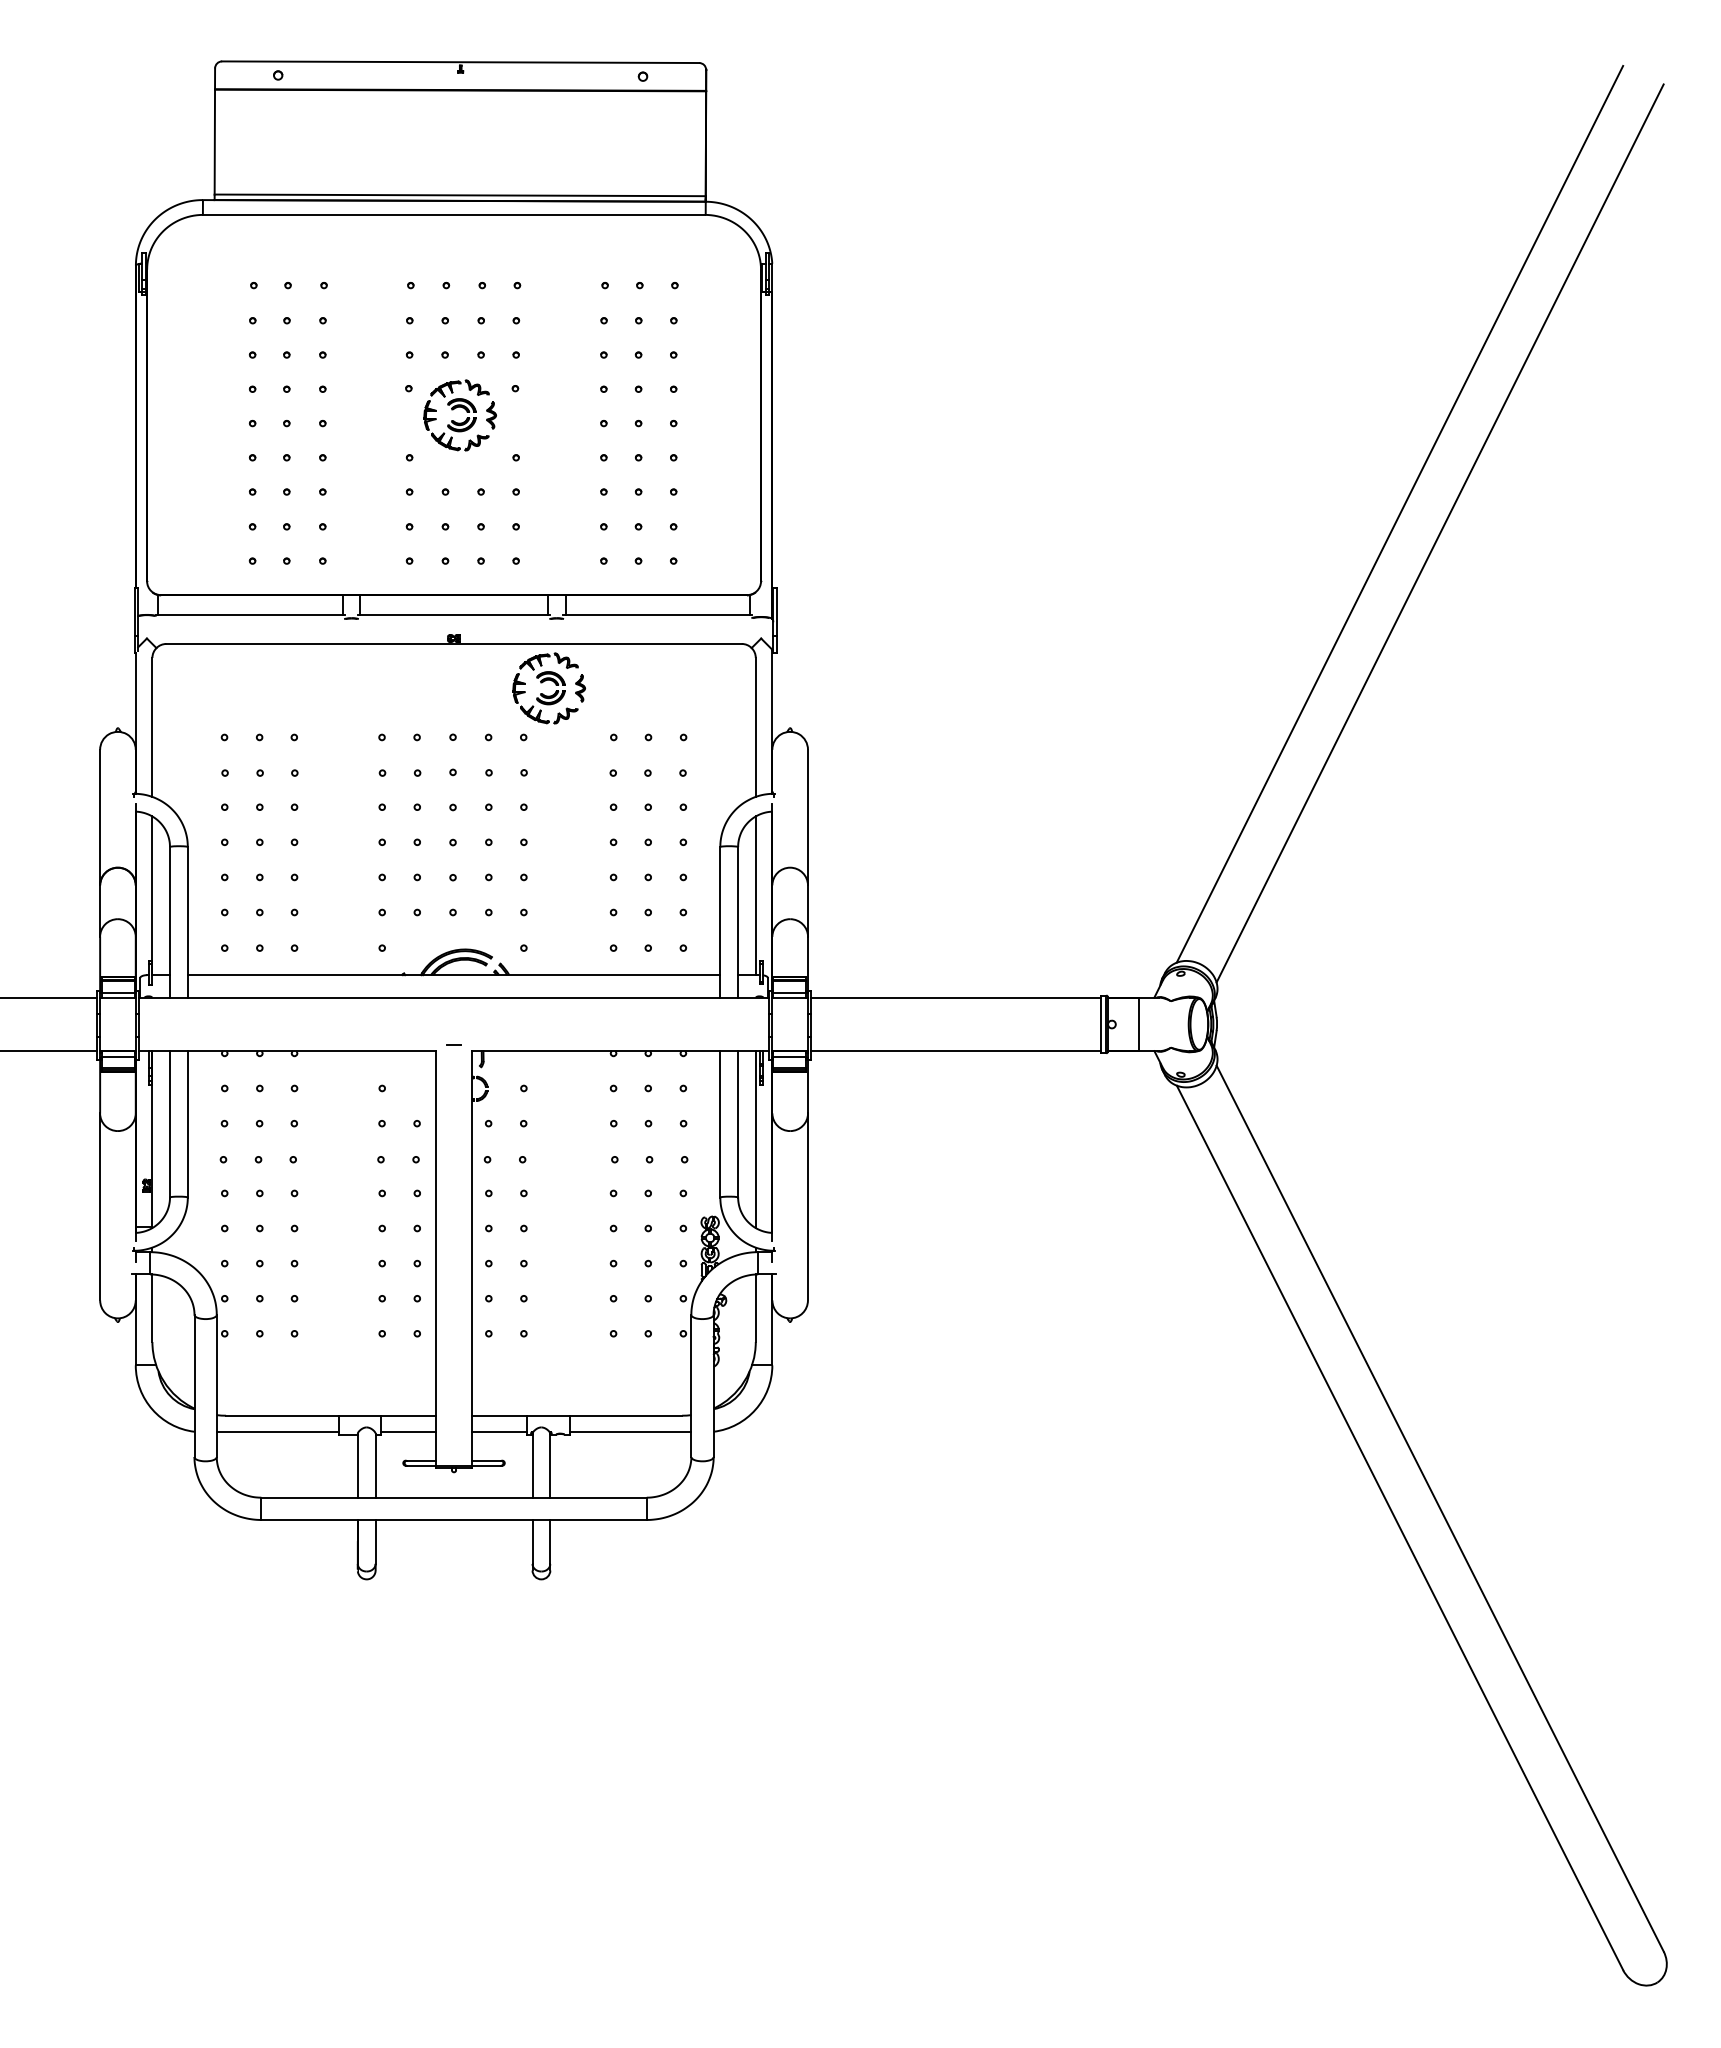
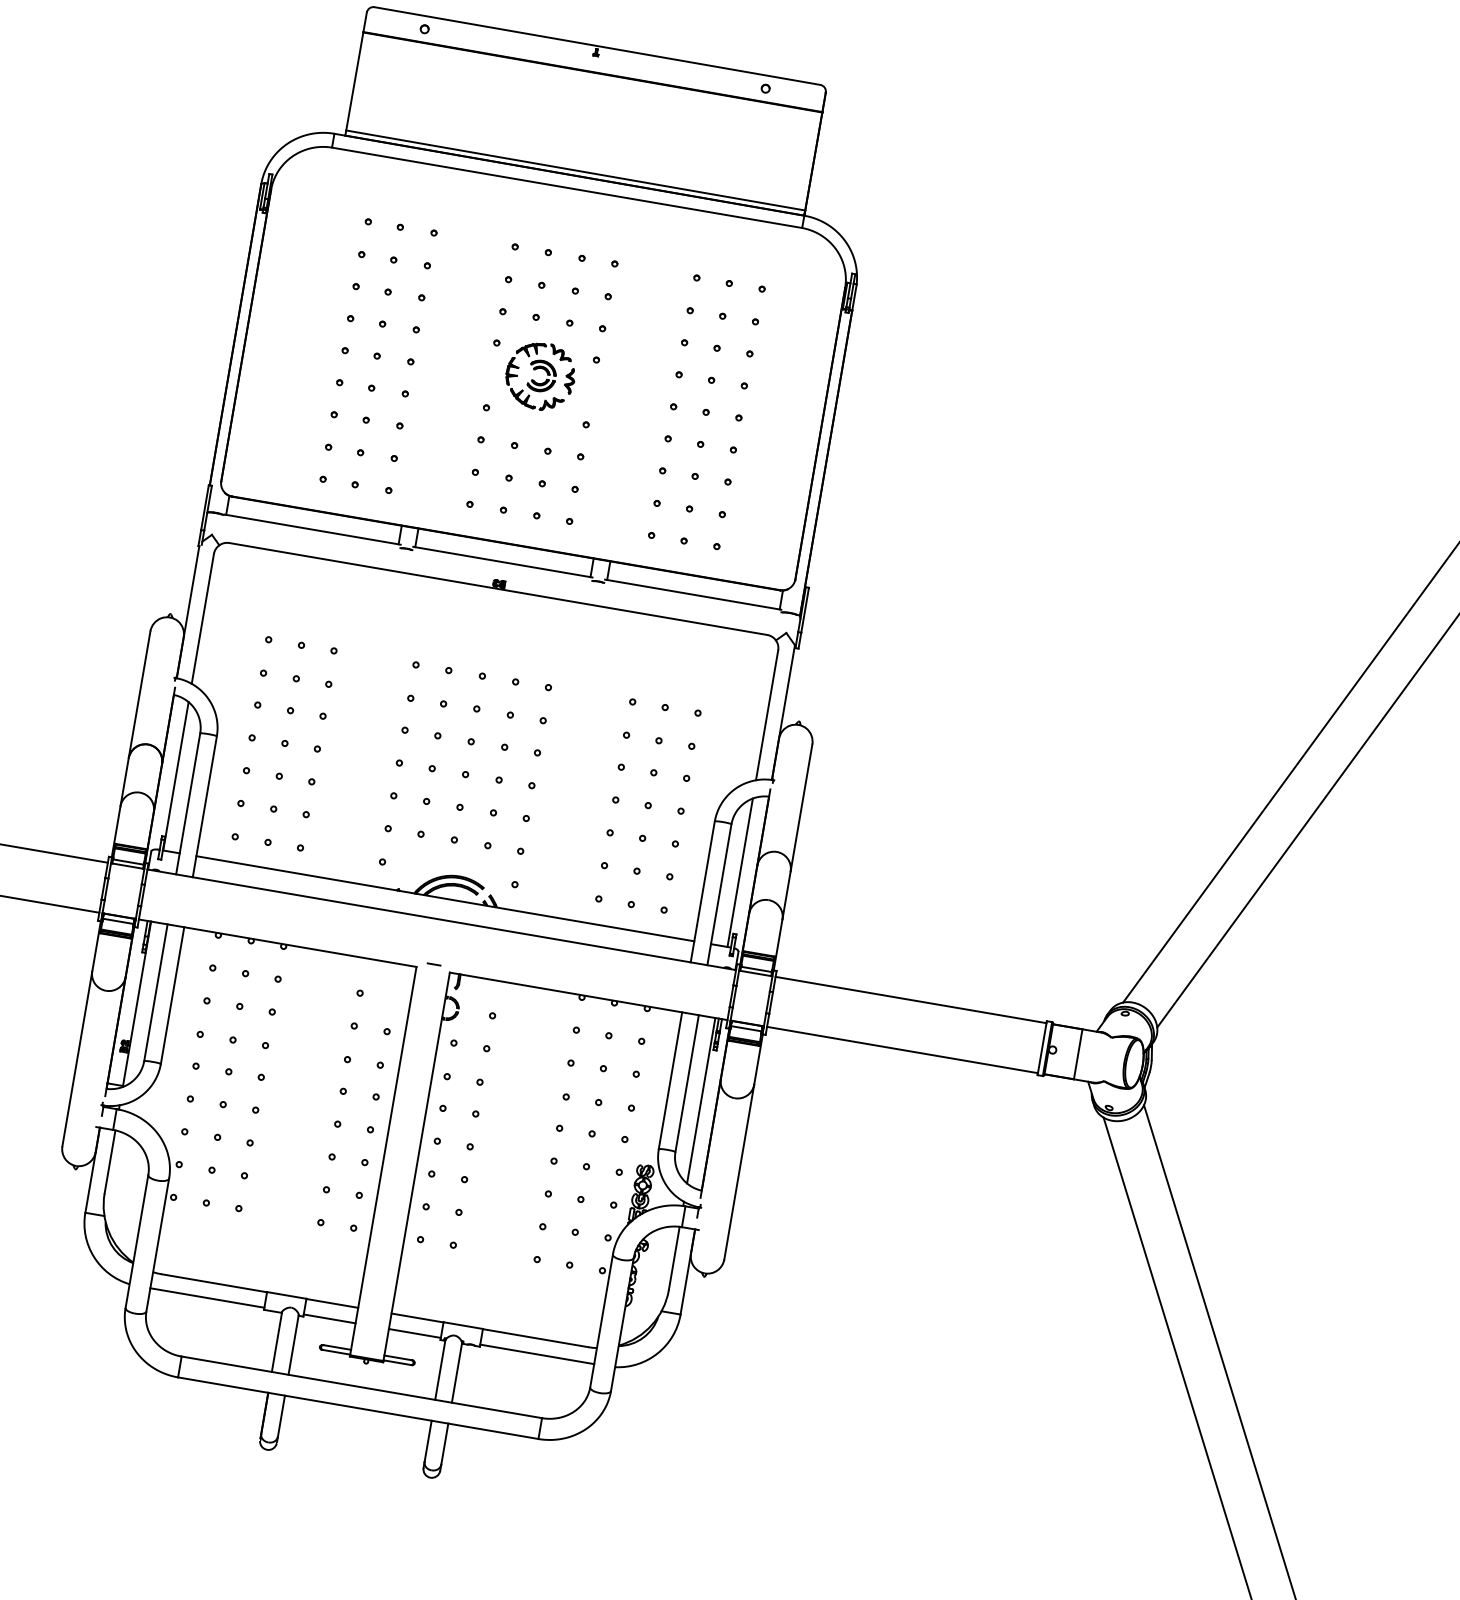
part: (548, 695) -> (578, 652), removed

